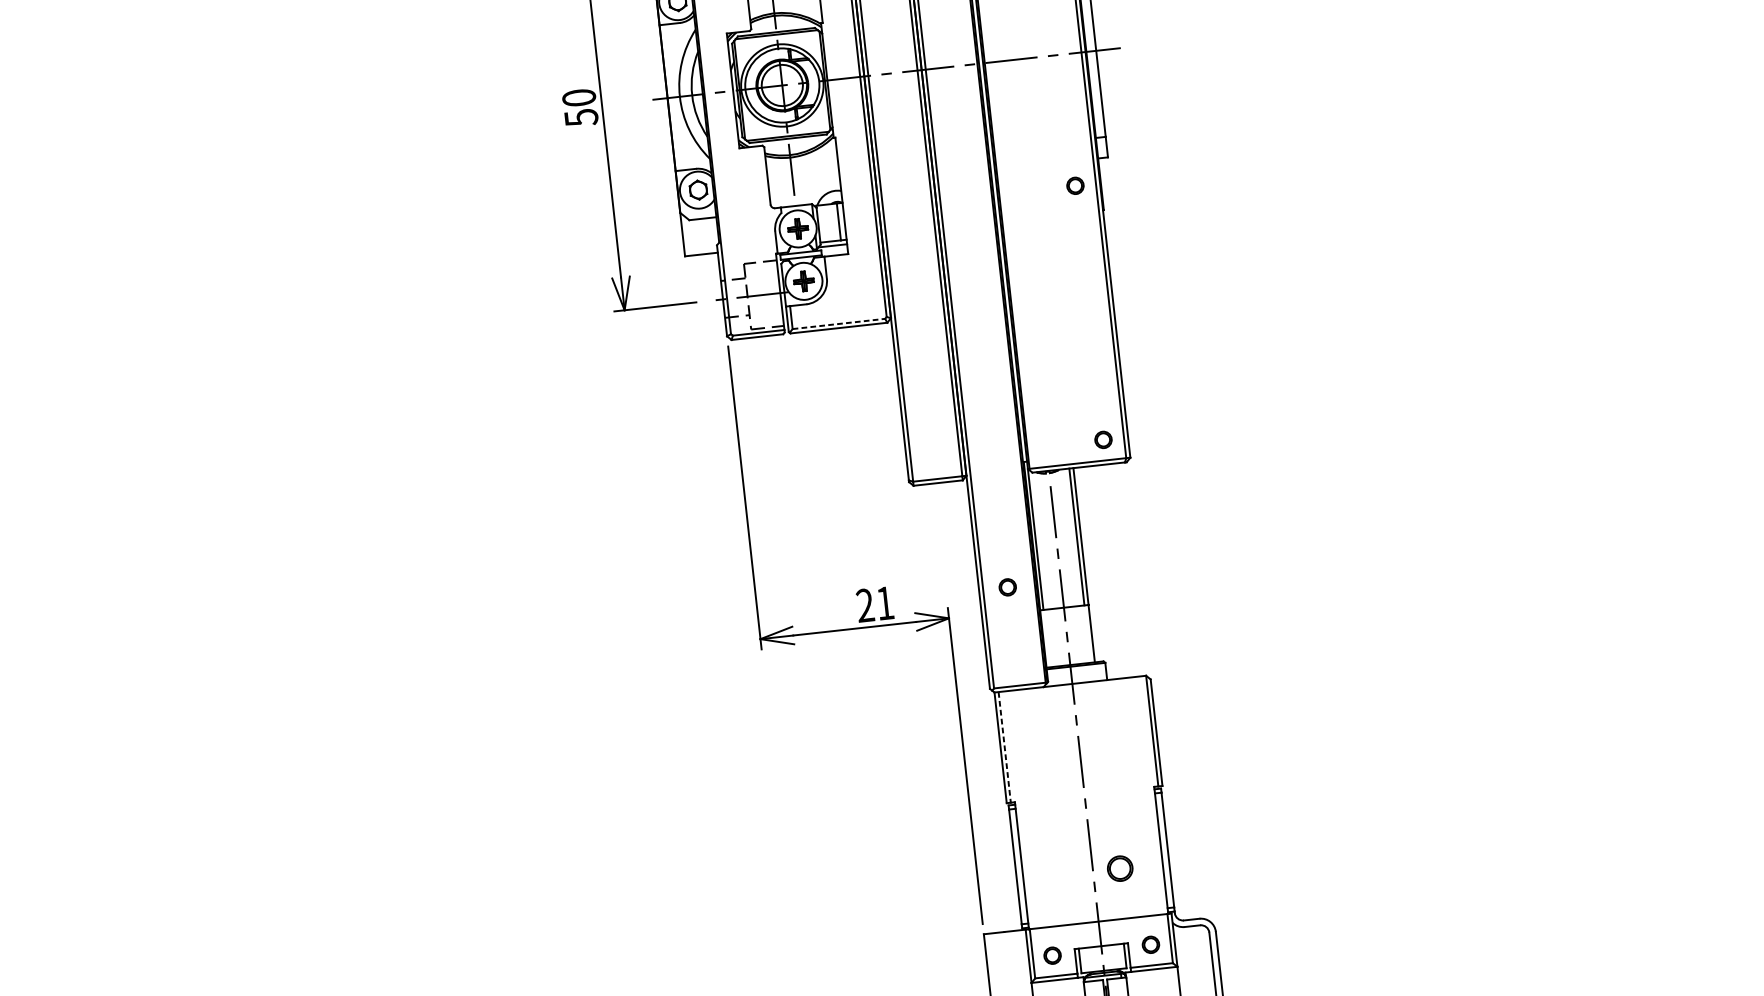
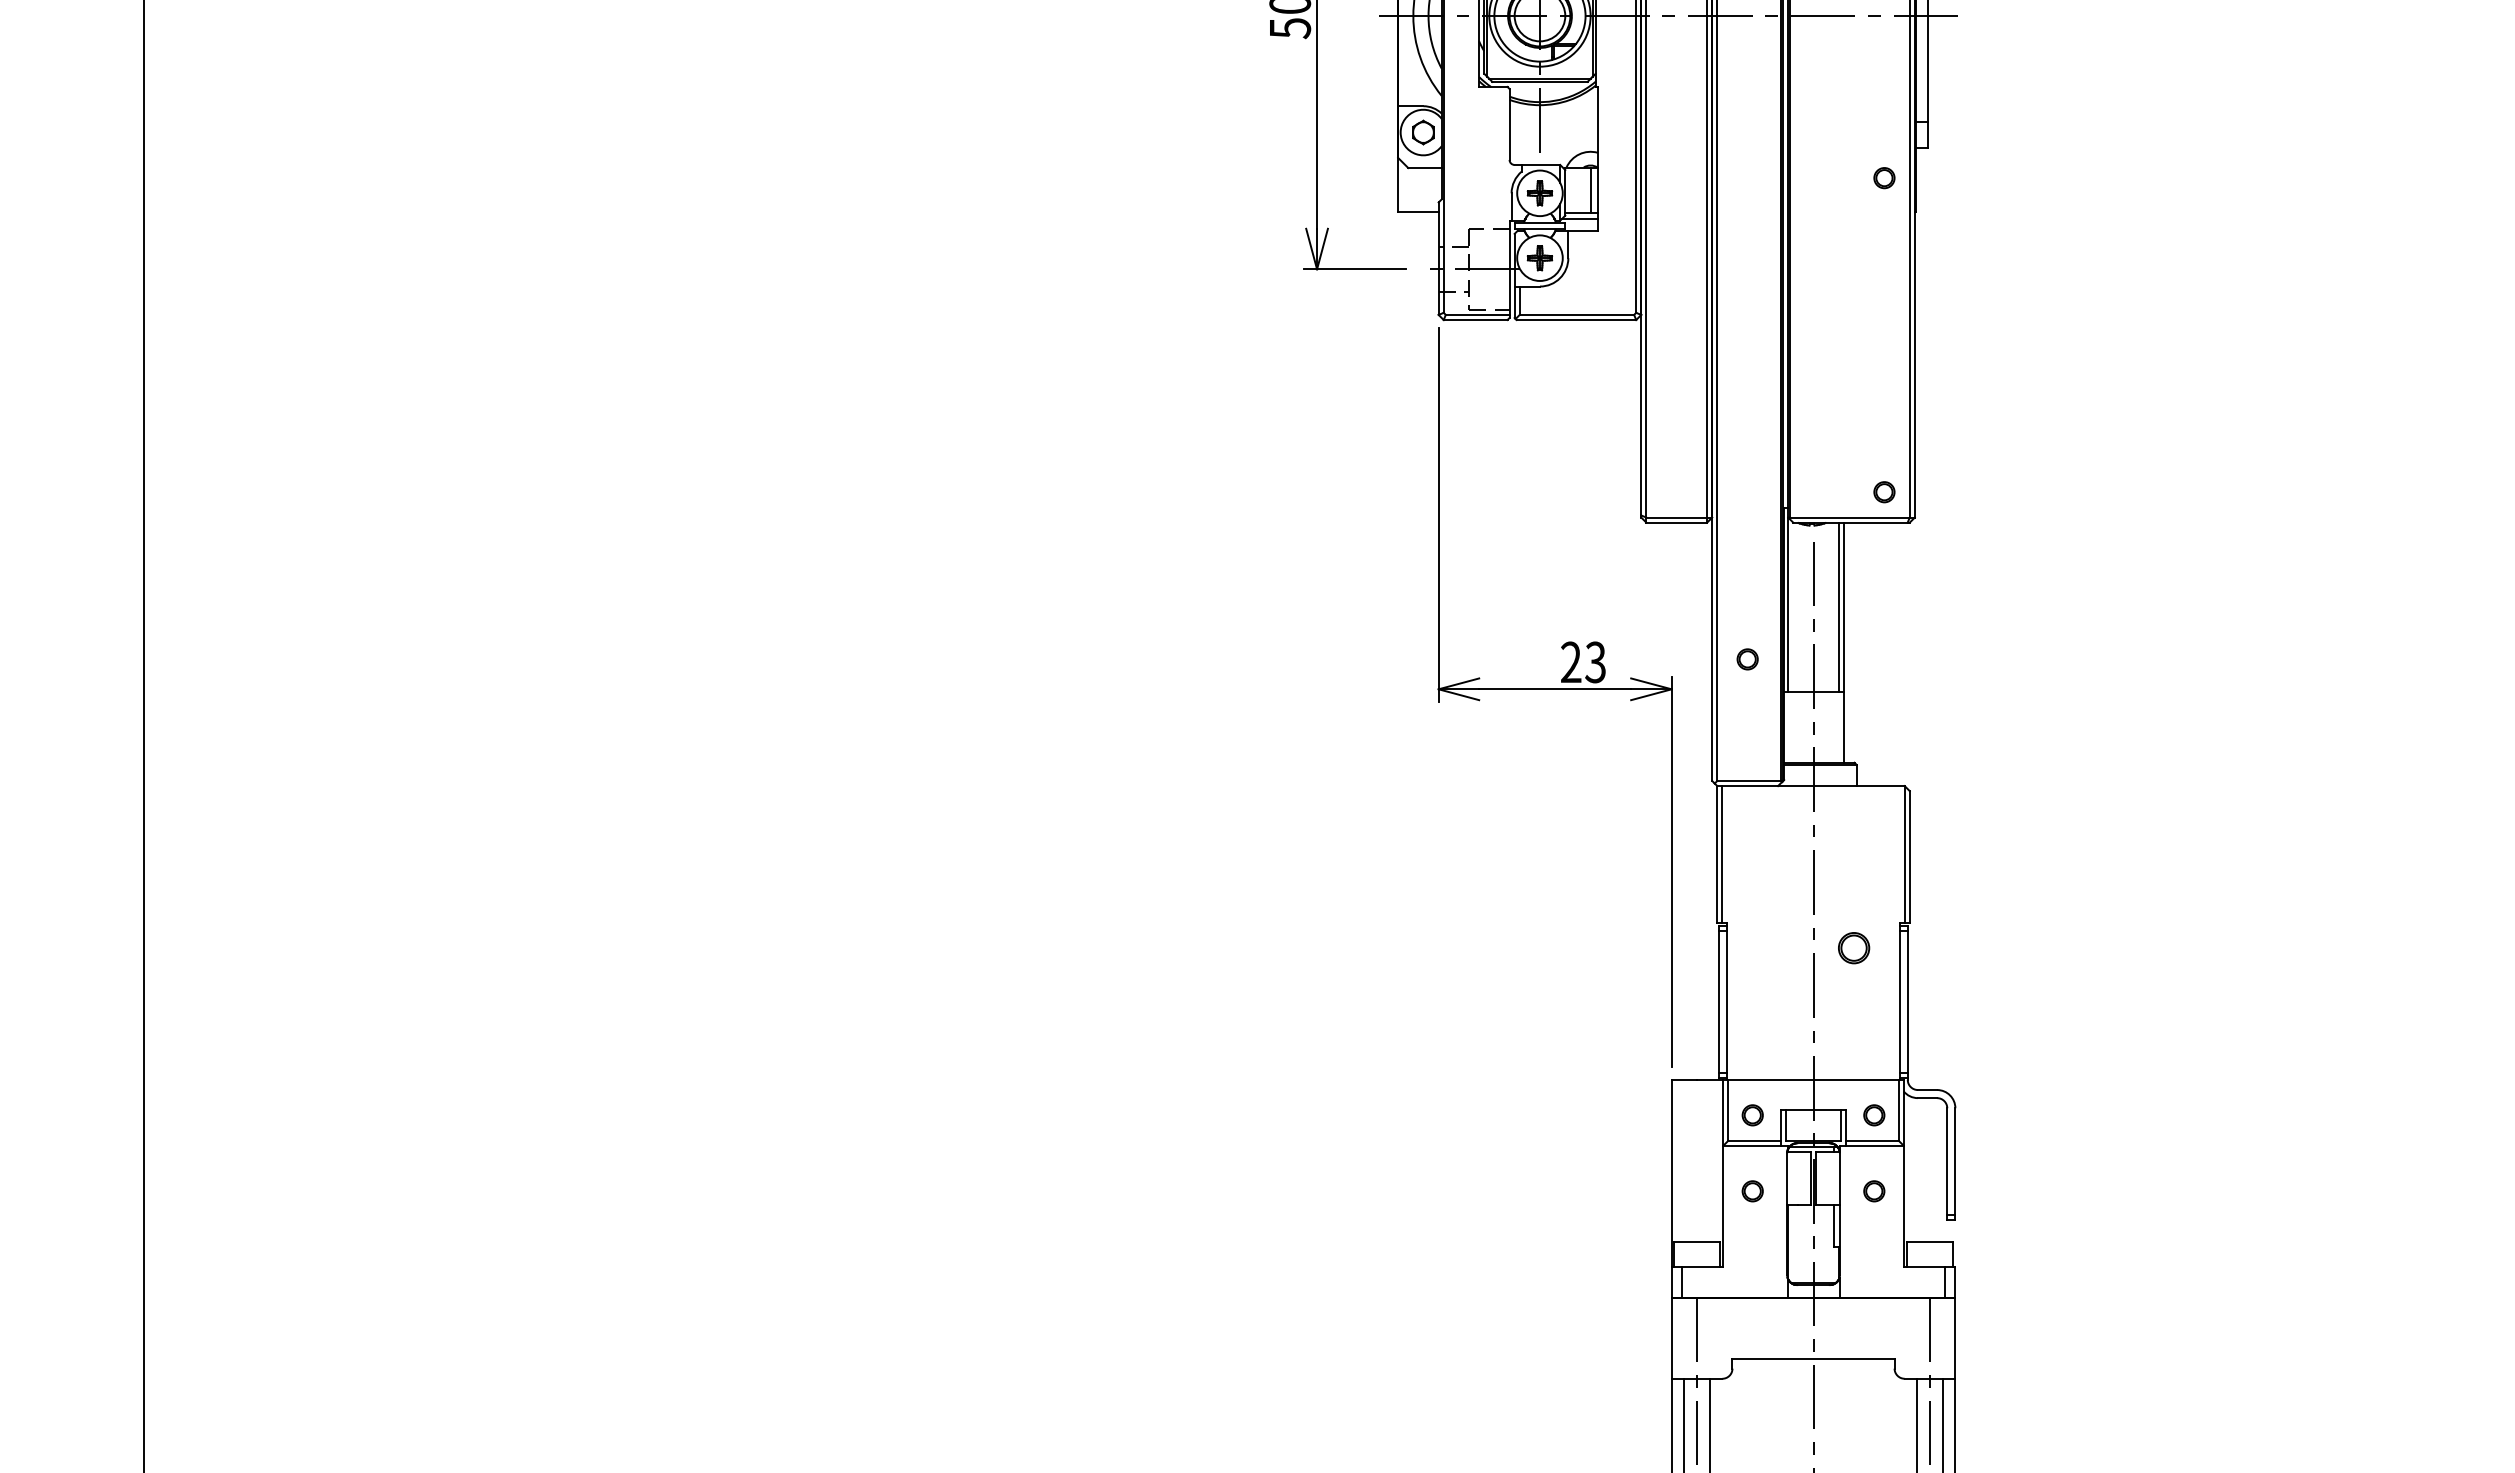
line: (839, 323) -> (1577, 314), dashed -> solid
text: (884, 603) -> (1595, 662), 21 -> 23
line: (1004, 747) -> (1722, 854), dashed -> solid
part: (1120, 868) -> (1854, 948), moved

